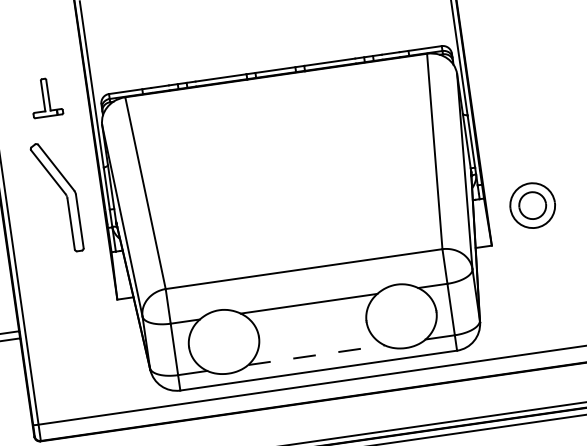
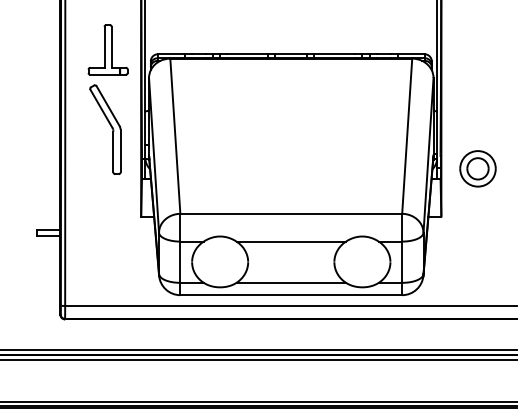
part: (45, 97) -> (107, 49), size x1.67
part: (532, 205) -> (477, 168), moved
line: (316, 354) -> (291, 282), dashed -> solid

